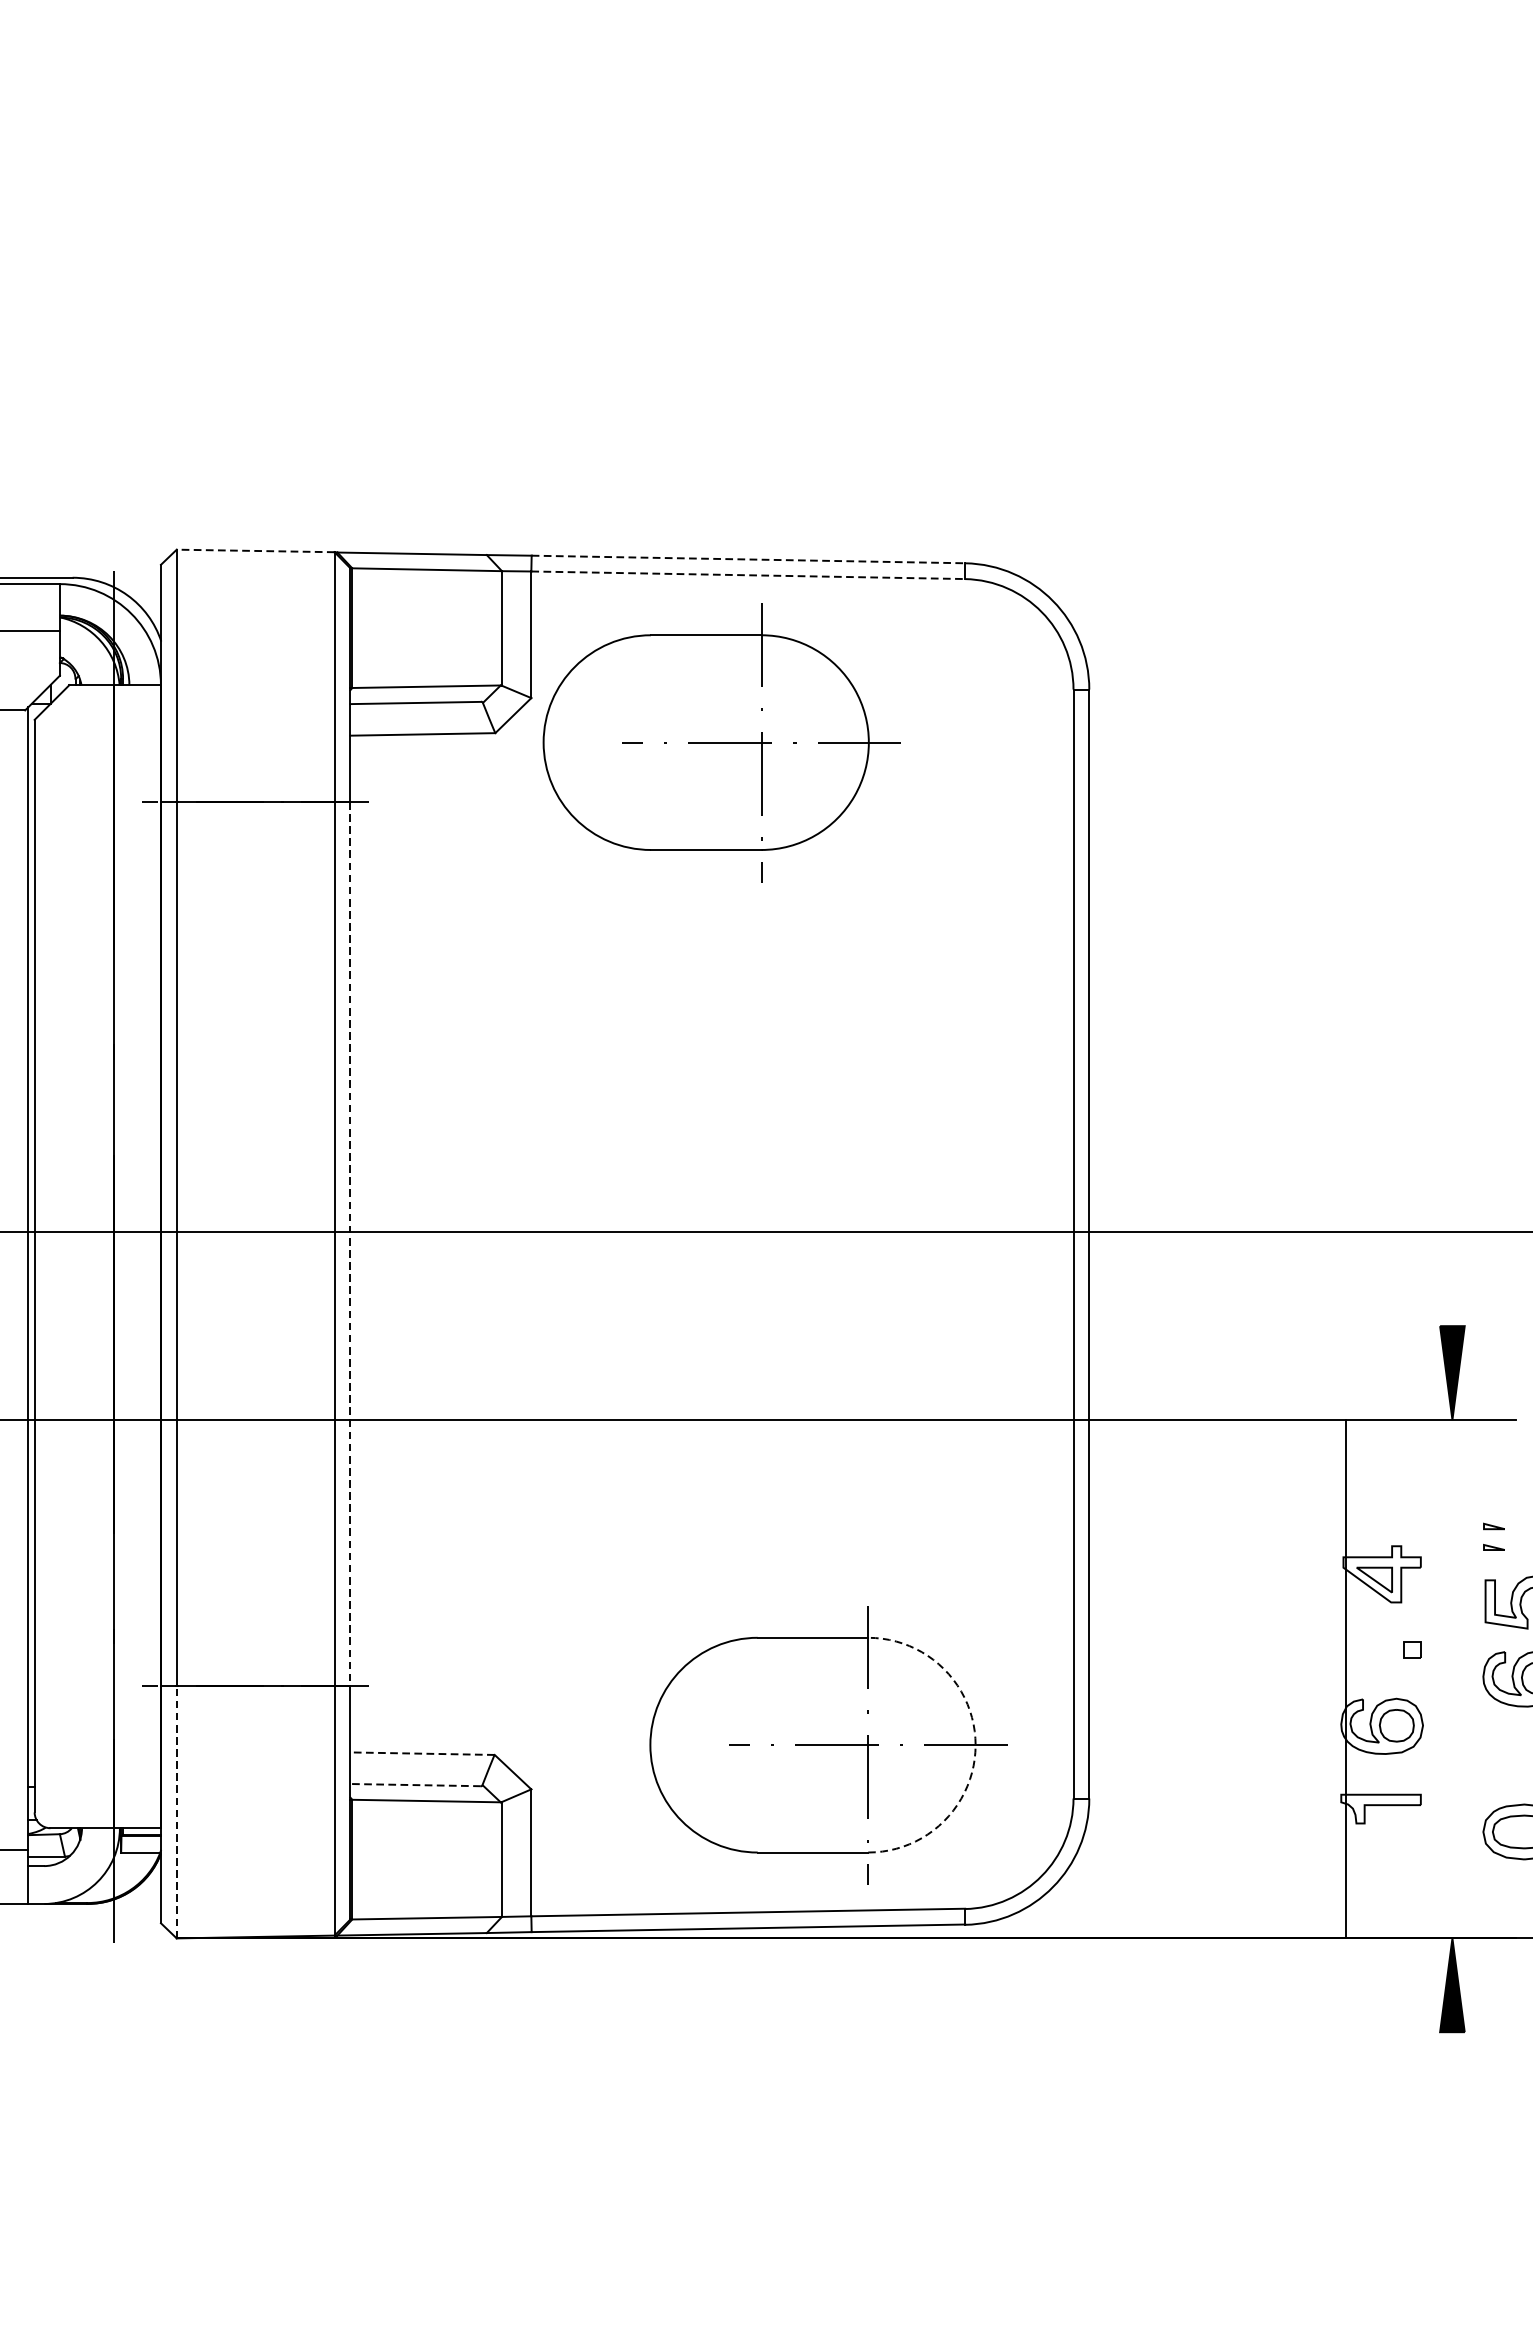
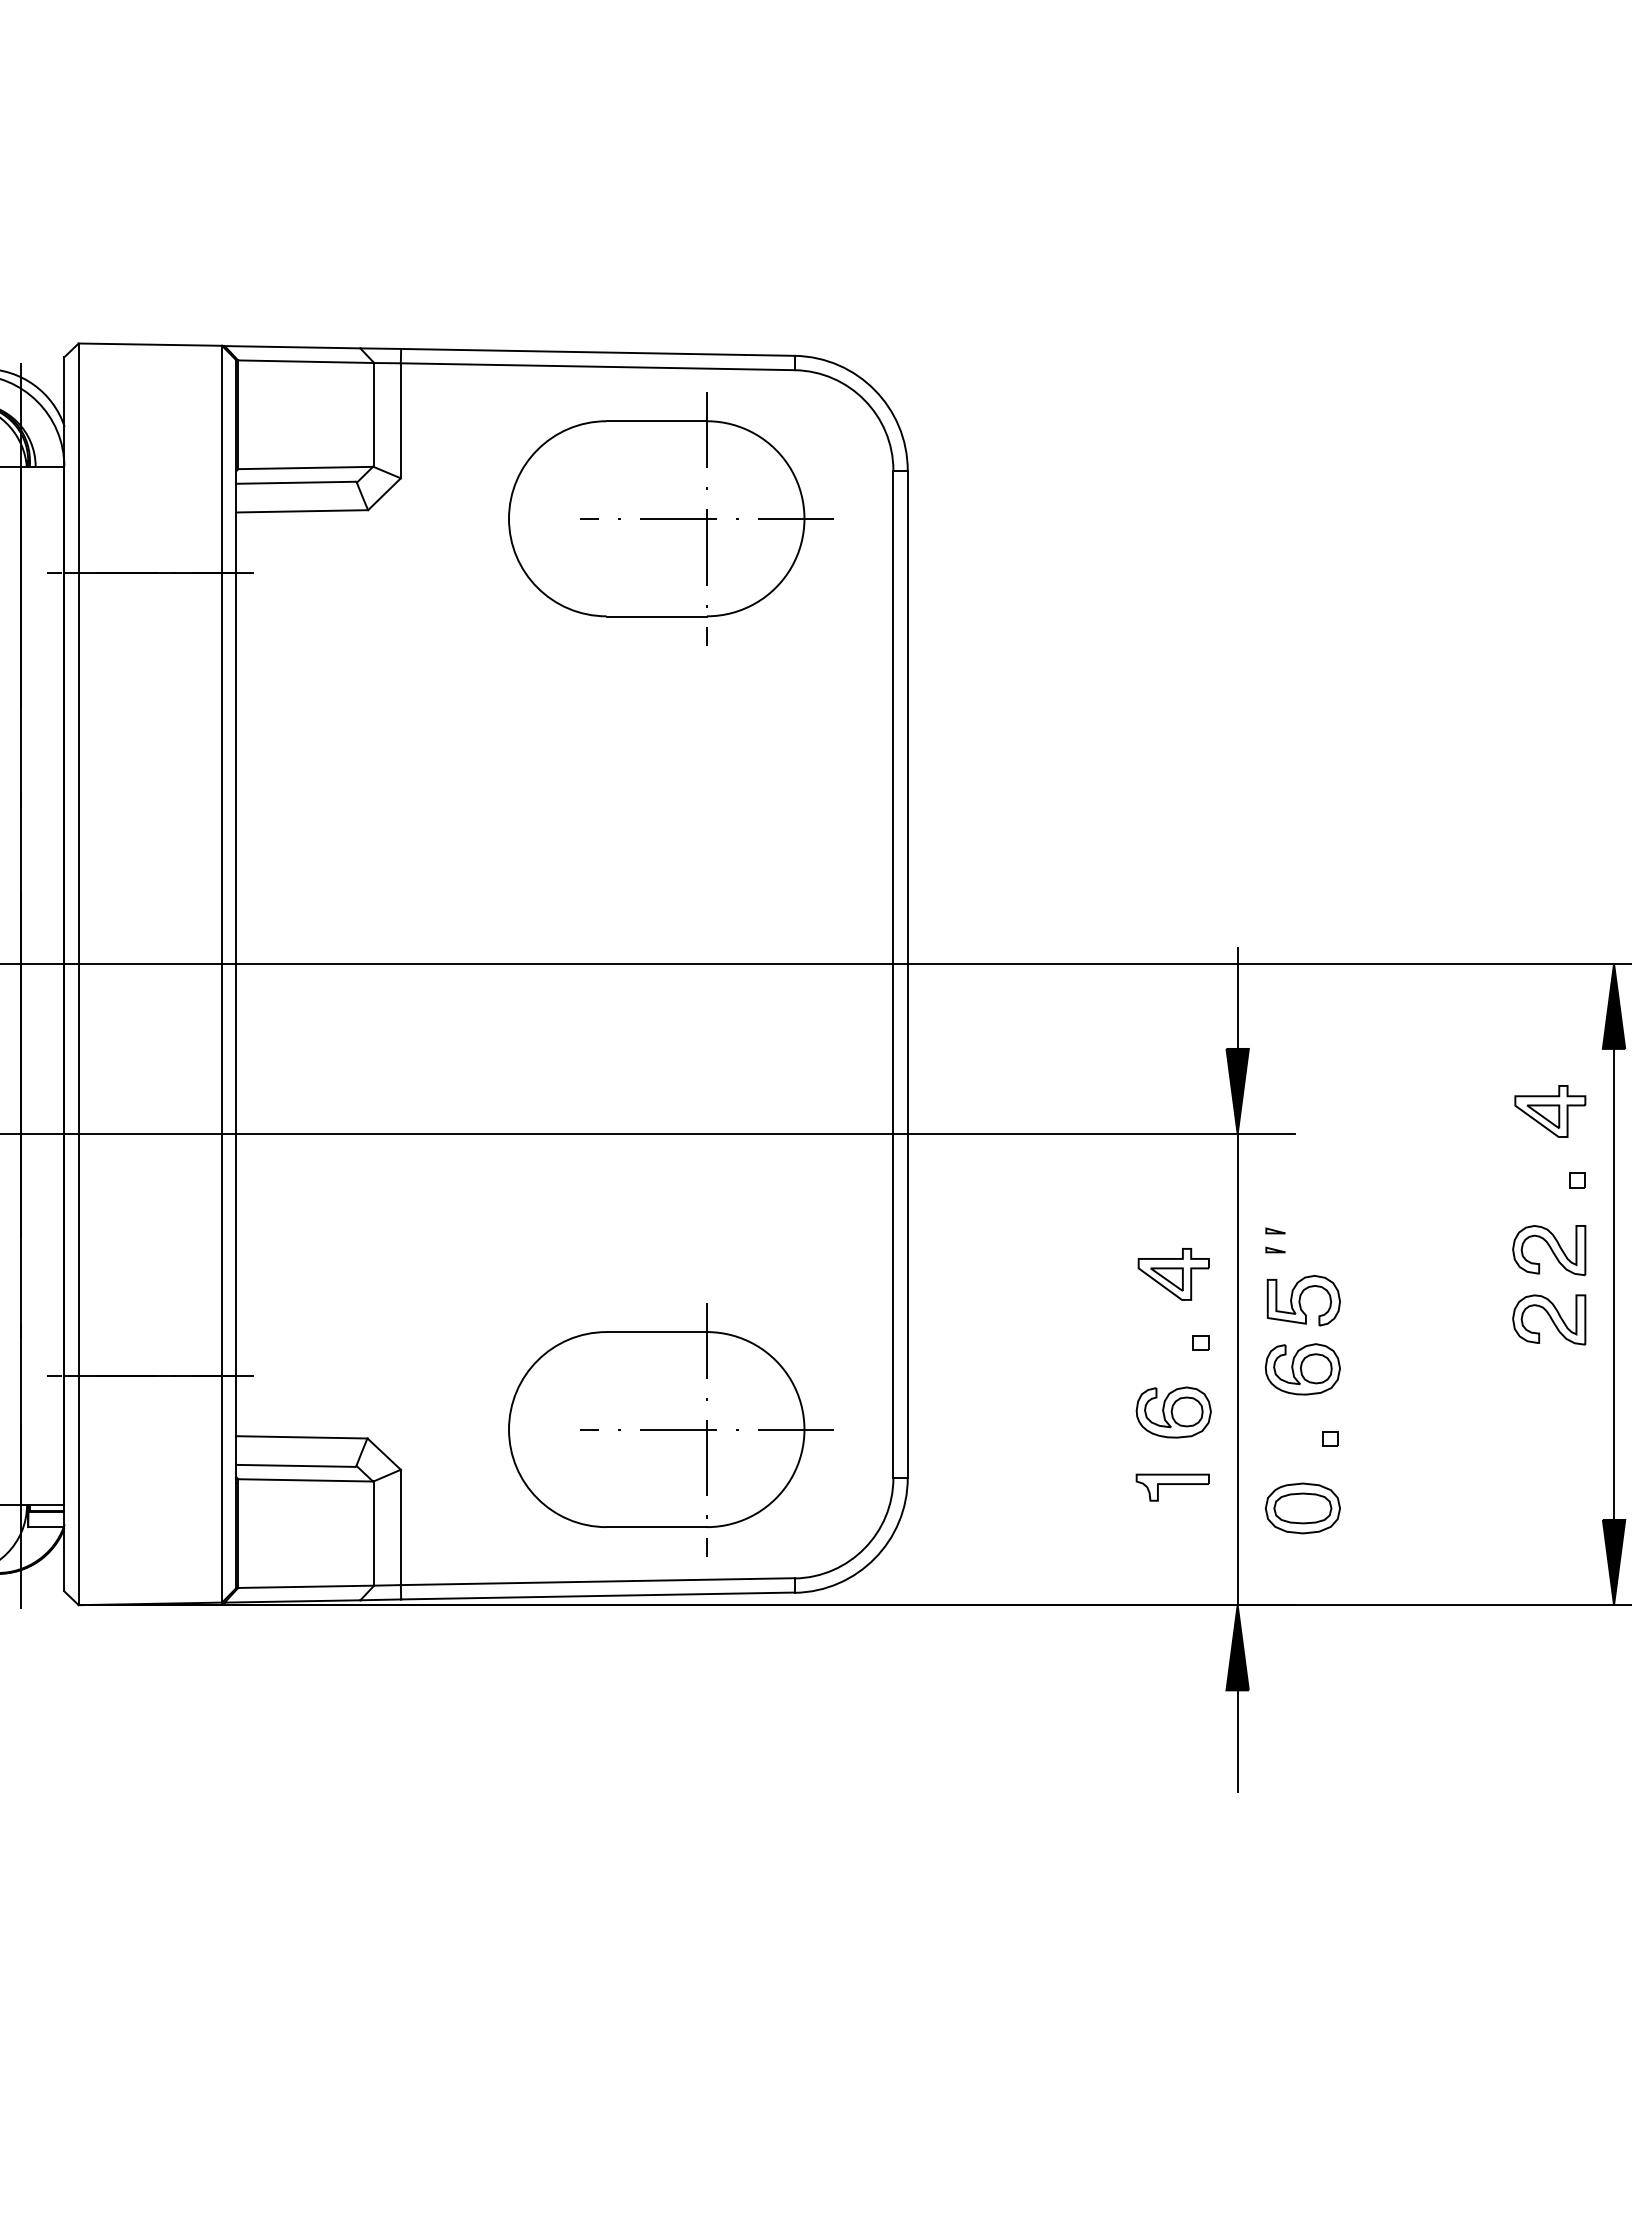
line: (255, 550) -> (150, 344), dashed -> solid
line: (748, 559) -> (598, 352), dashed -> solid
line: (748, 575) -> (598, 366), dashed -> solid
part: (721, 742) -> (670, 518), moved
line: (350, 1244) -> (236, 974), dashed -> solid
line: (1452, 1269) -> (1237, 997), added
line: (1345, 1679) -> (1237, 1369), moved
arc: (975, 1745) -> (804, 1429), dashed -> solid
line: (423, 1753) -> (302, 1437), dashed -> solid
line: (415, 1784) -> (295, 1465), dashed -> solid
line: (176, 1812) -> (78, 1490), dashed -> solid
line: (1452, 2087) -> (1237, 1740), added

